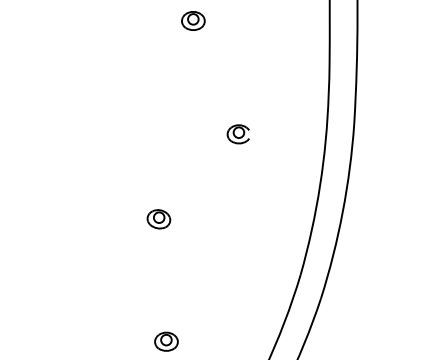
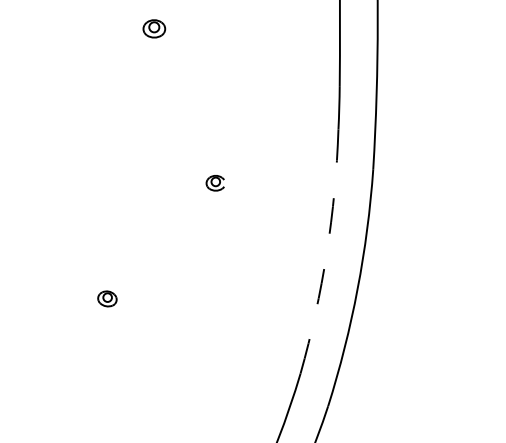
part: (193, 20) -> (154, 28), size x0.7
part: (237, 134) -> (214, 183), size x0.6
arc: (320, 185) -> (327, 252), solid -> dashed
part: (158, 219) -> (106, 299), size x0.6

